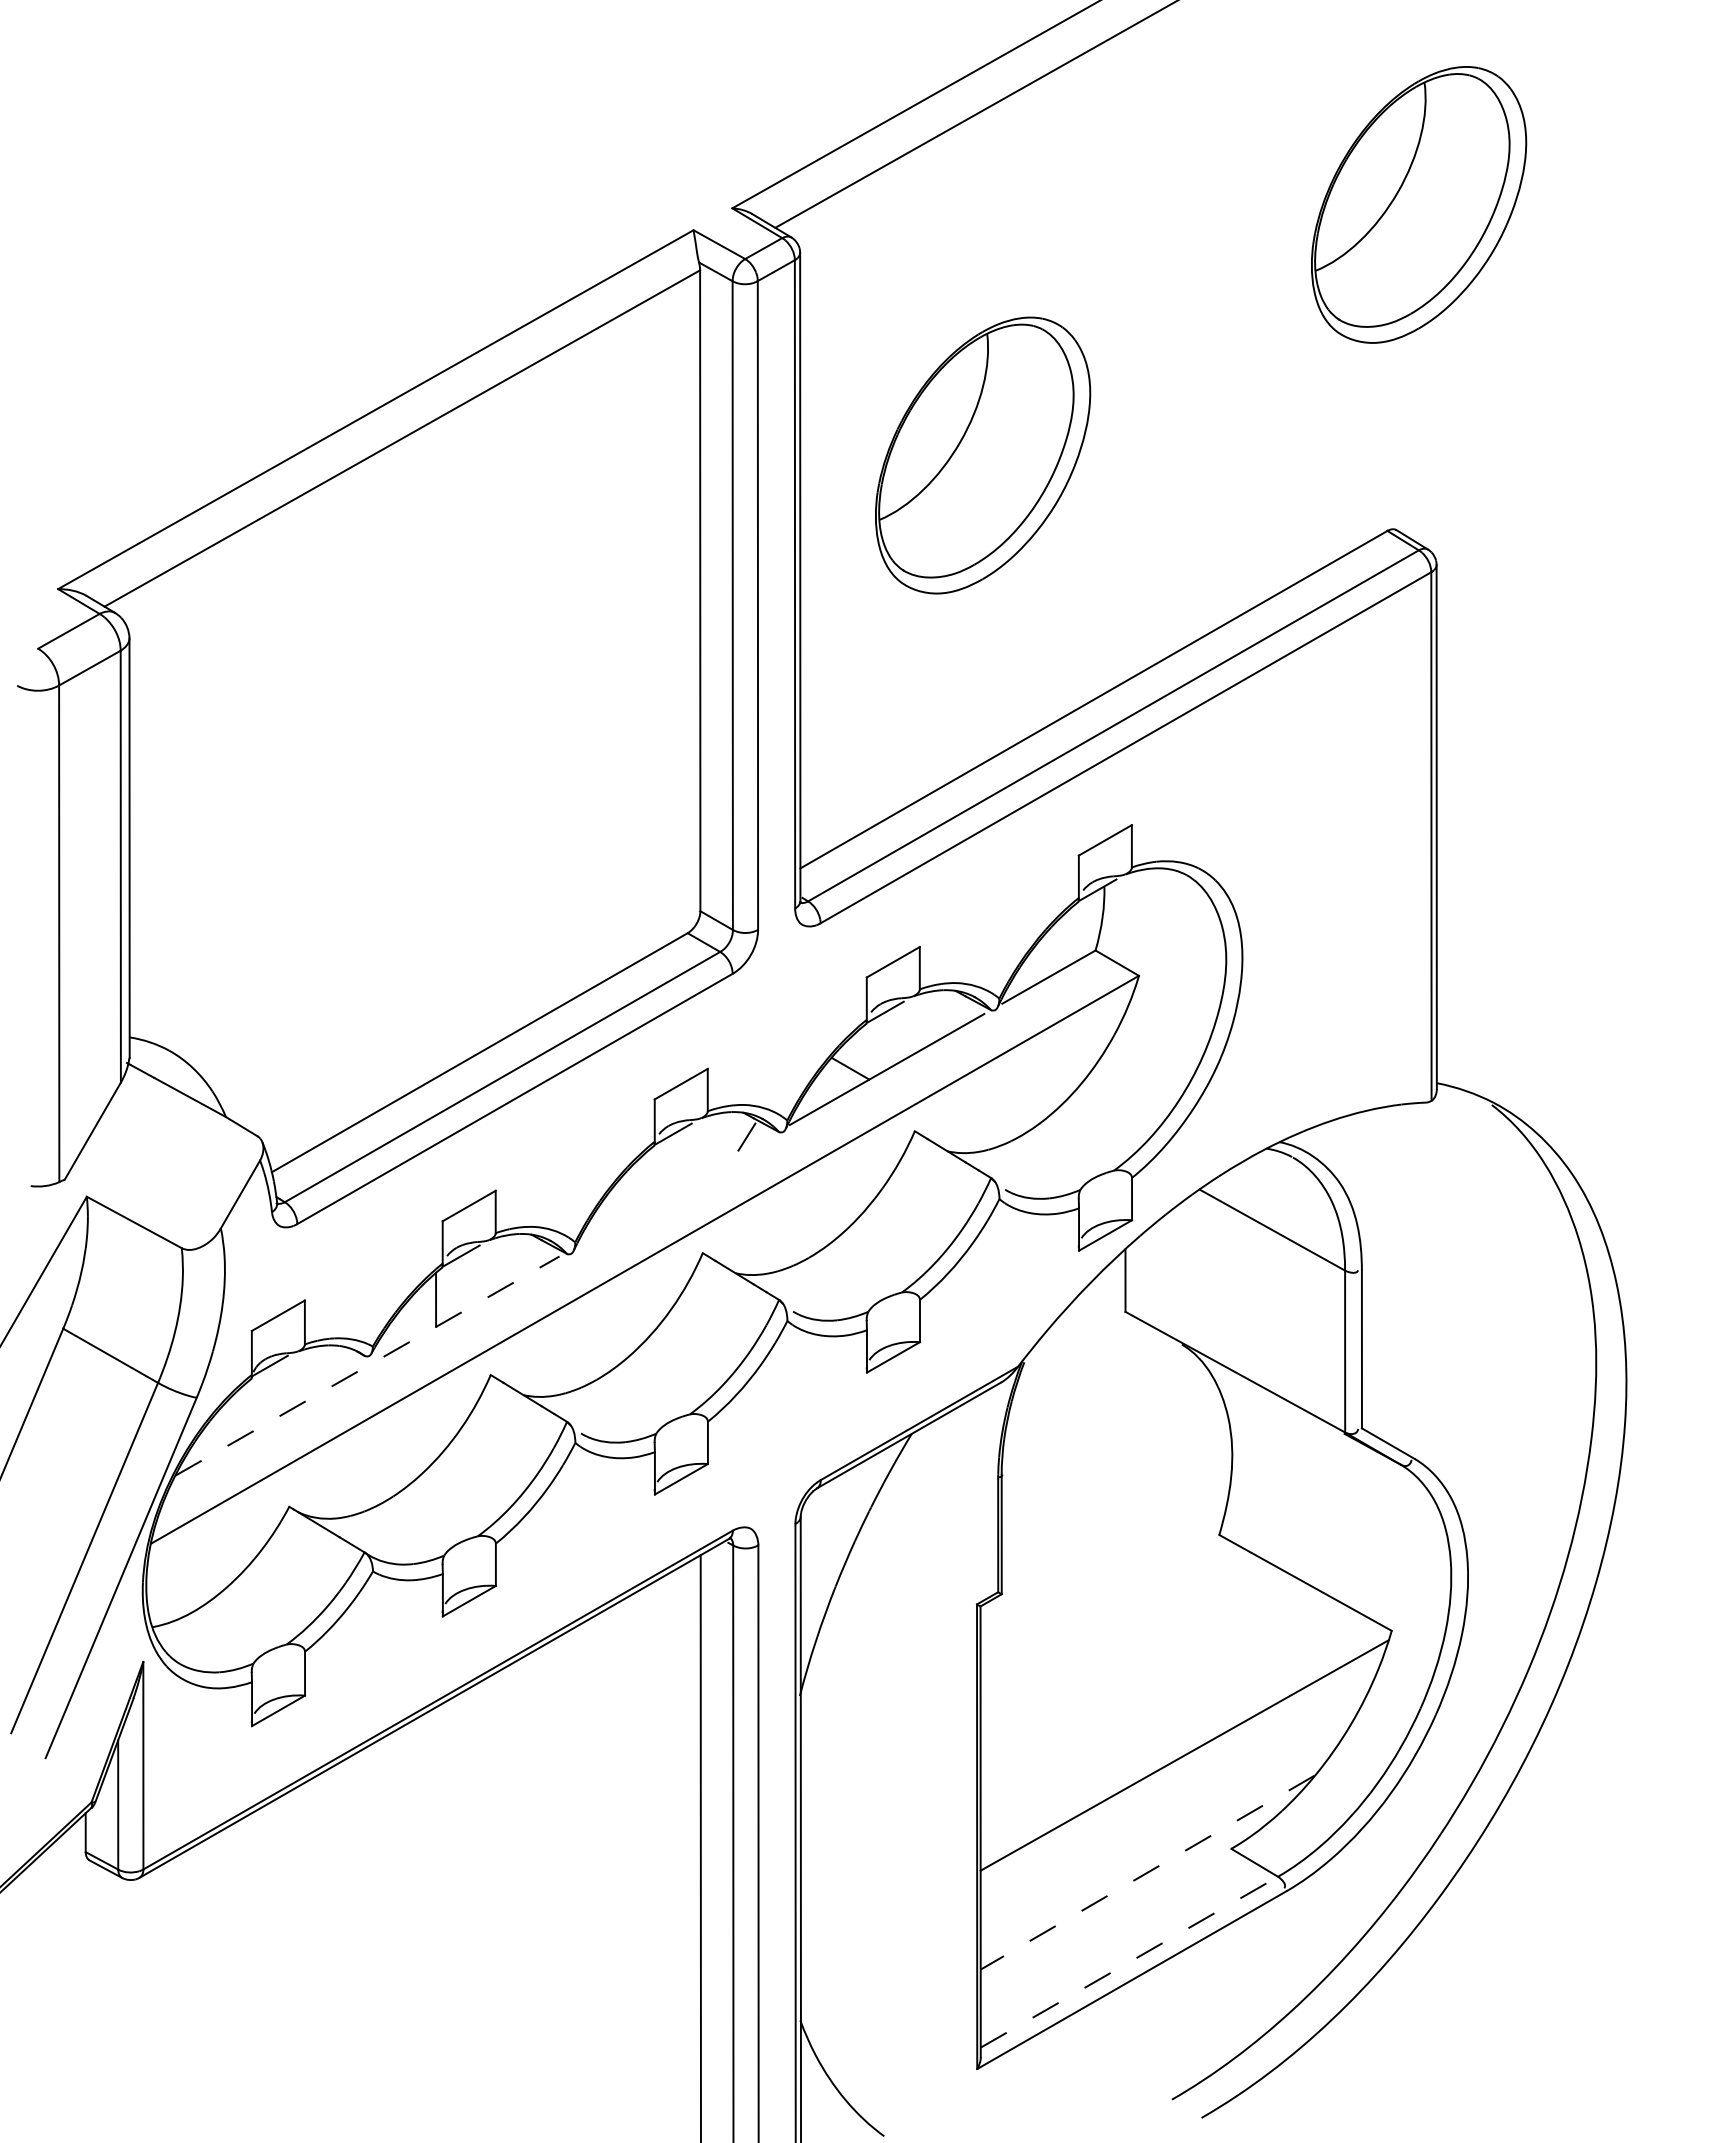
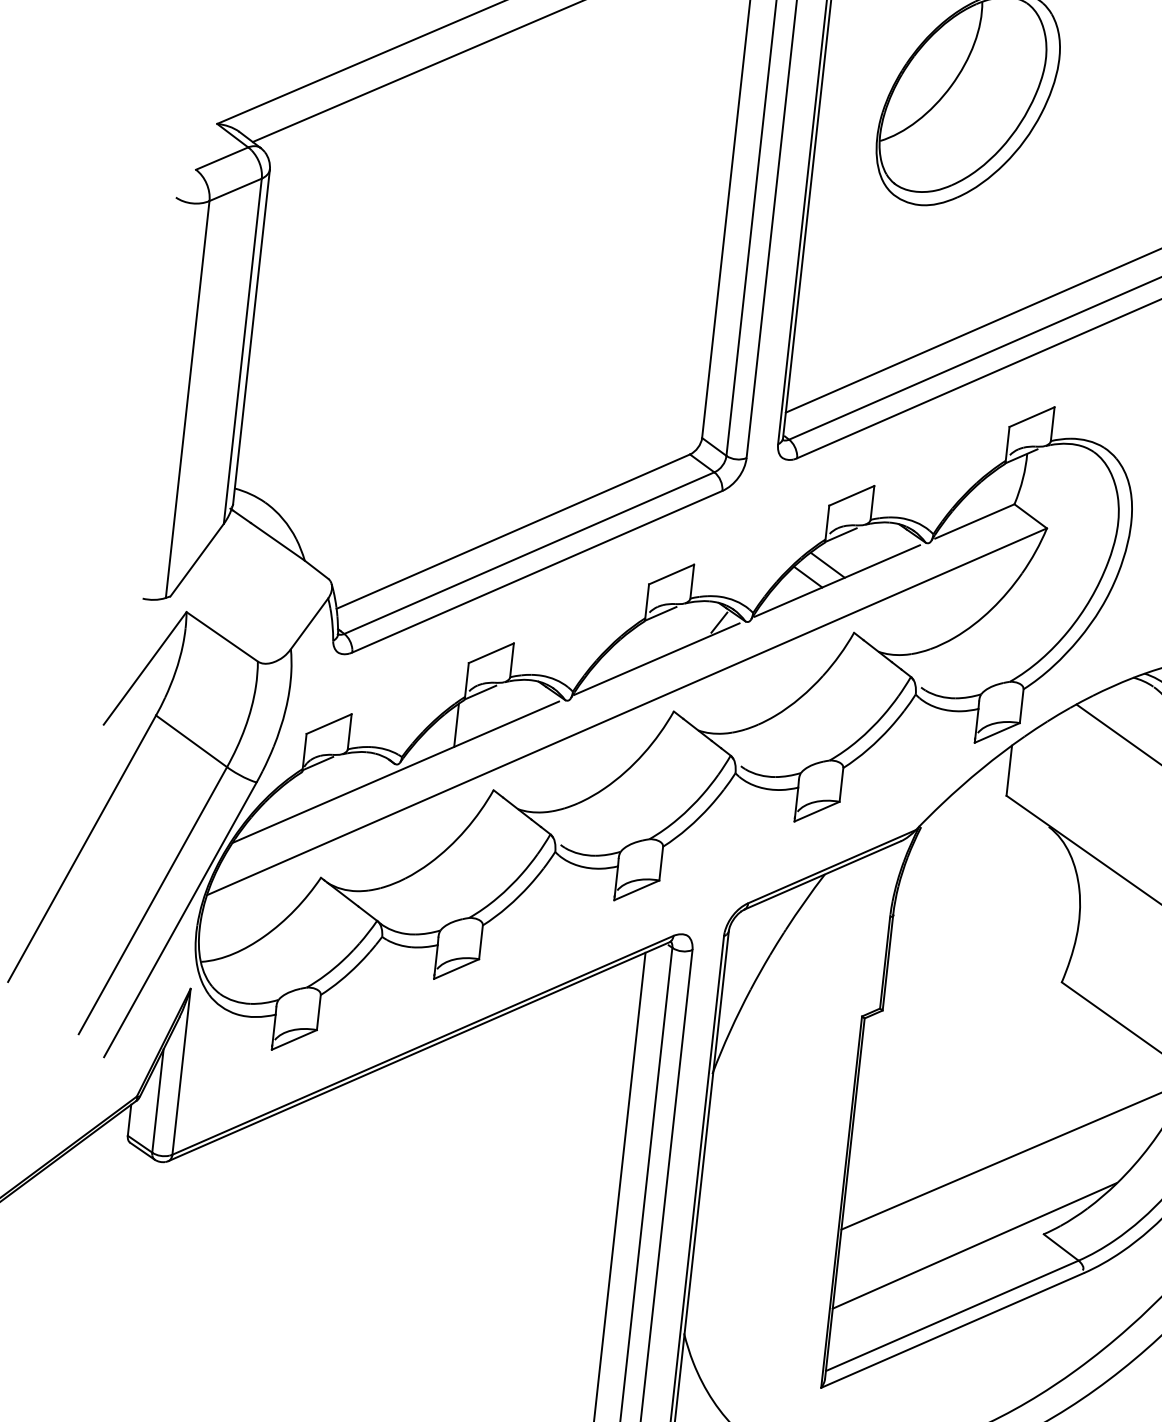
line: (872, 1051) -> (827, 565), added
line: (674, 1190) -> (656, 658), added
line: (367, 1365) -> (395, 771), dashed -> solid
line: (1147, 1872) -> (974, 1245), dashed -> solid
line: (1129, 1961) -> (952, 1315), dashed -> solid

